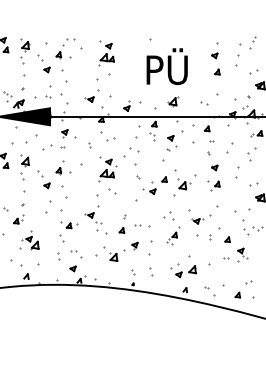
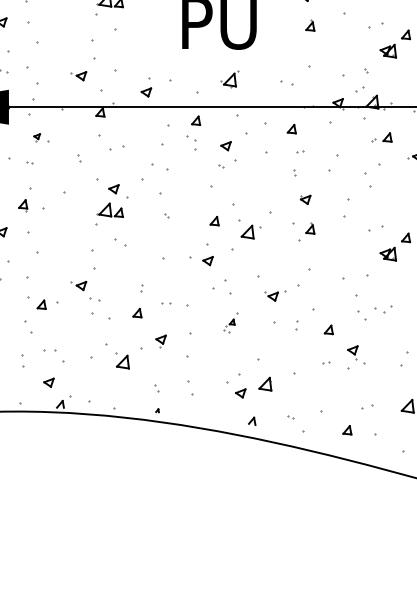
part: (68, 133) -> (40, 137), size x0.6
part: (149, 187) -> (201, 253), moved
part: (173, 235) -> (230, 322), size x0.6

